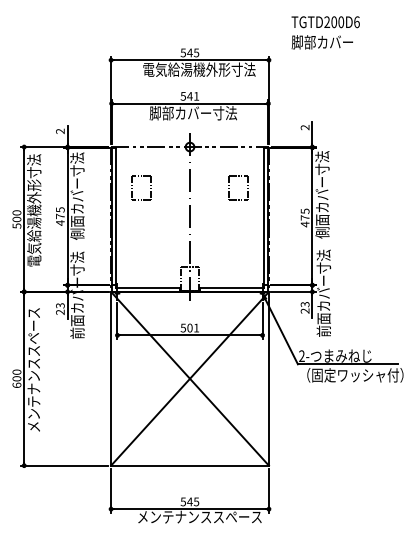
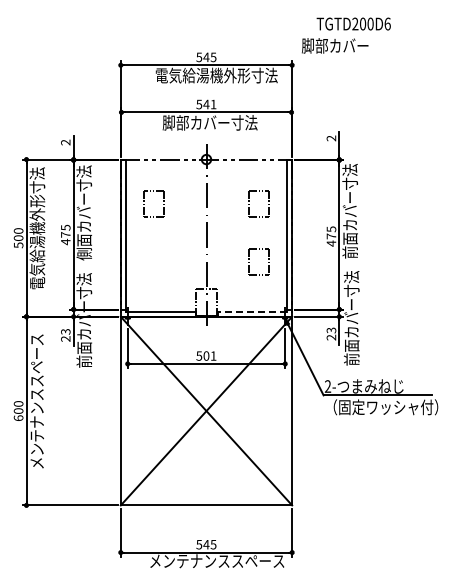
text: (322, 41) -> (335, 45), moved
text: (321, 232) -> (349, 252), 側面カバー寸法 -> 前面カバー寸法
part: (229, 241) -> (249, 262), added
line: (232, 287) -> (252, 312), solid -> dashed

